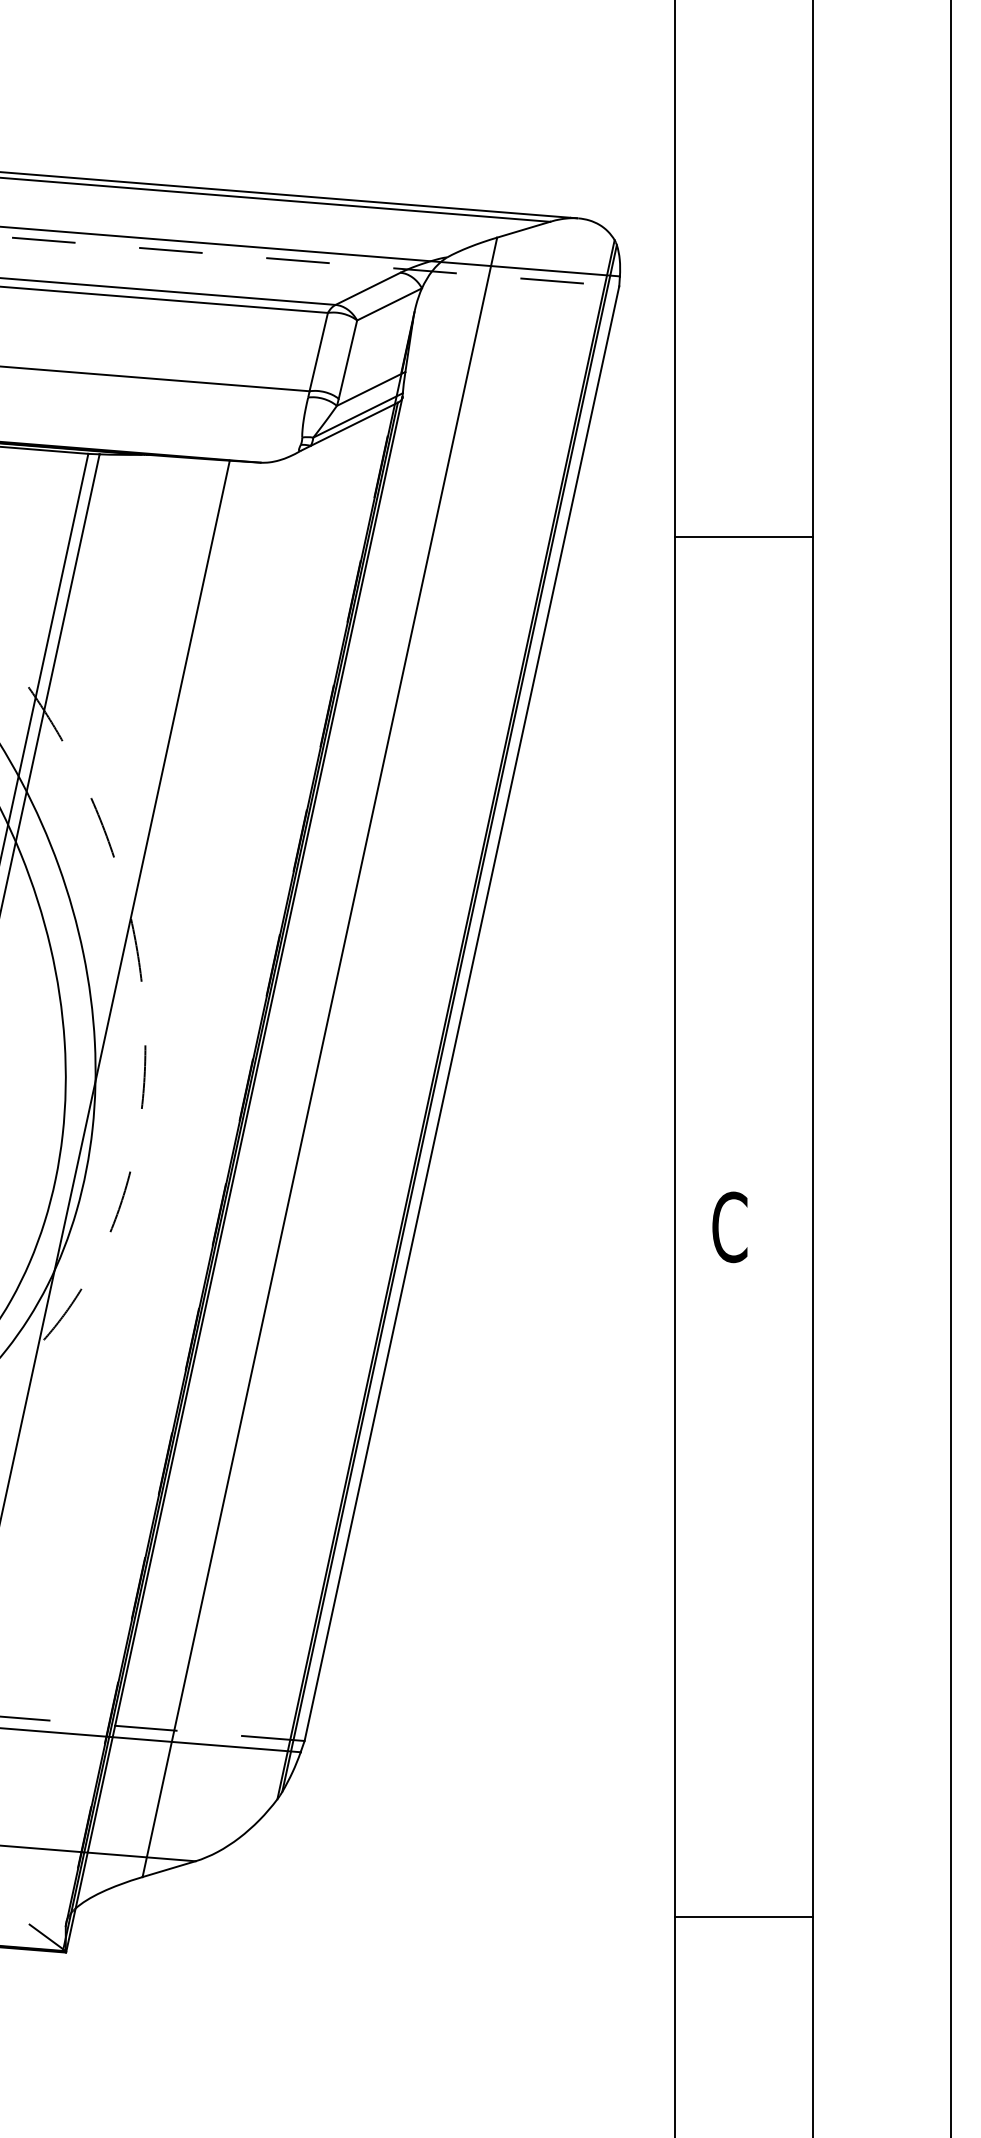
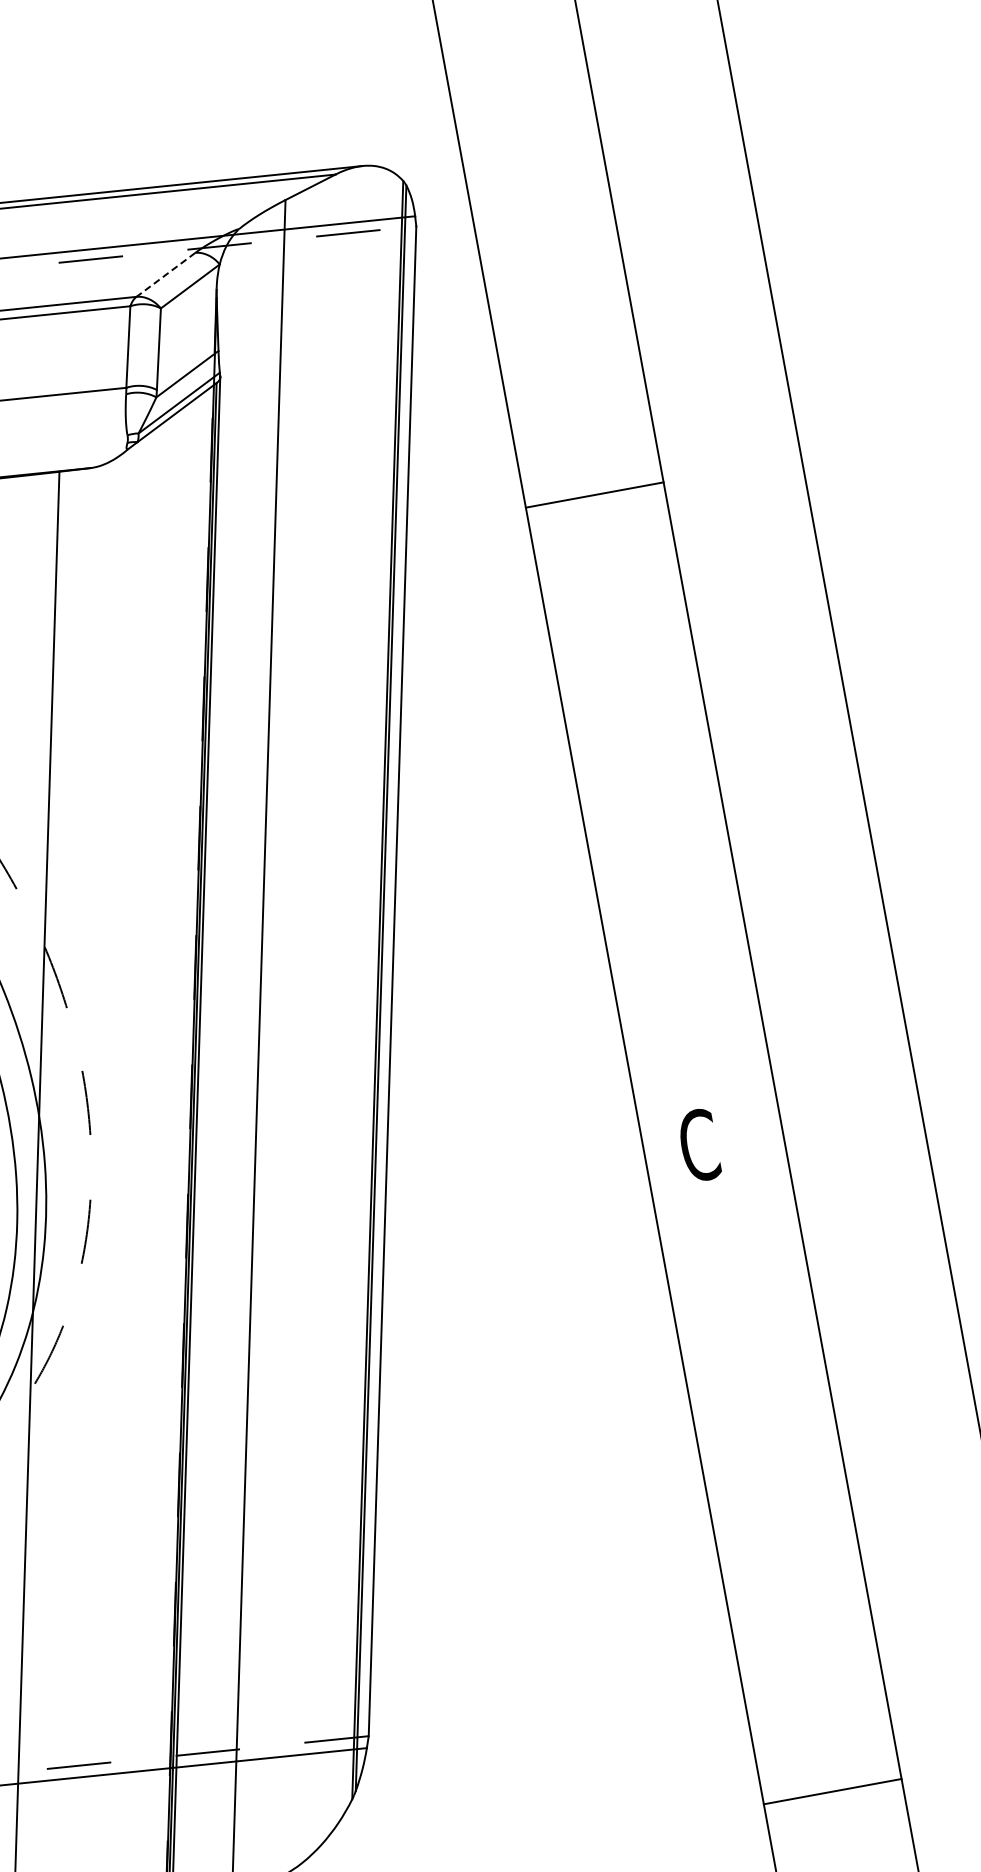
line: (367, 289) -> (165, 275), solid -> dashed
line: (744, 537) -> (594, 495), moved
line: (744, 1917) -> (832, 1791), moved

